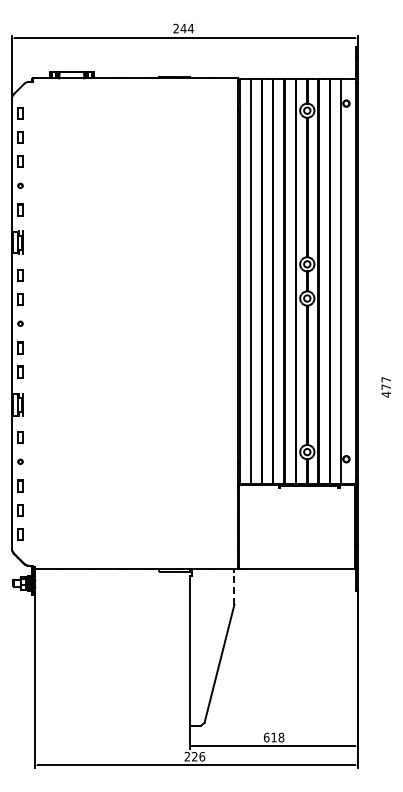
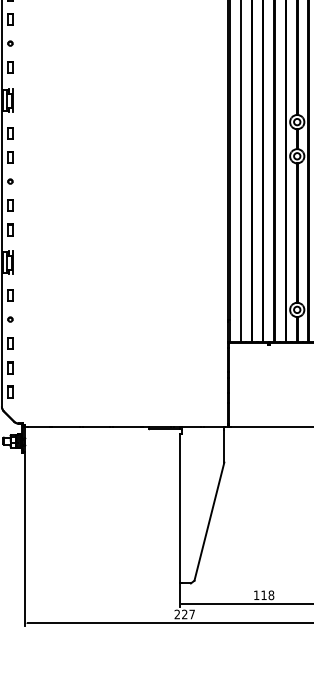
line: (234, 587) -> (224, 445), dashed -> solid
text: (266, 737) -> (256, 595), 618 -> 118
text: (202, 756) -> (192, 614), 226 -> 227

